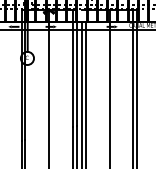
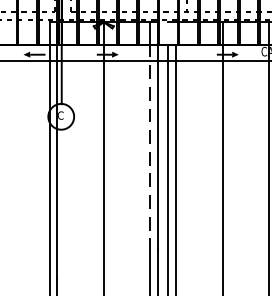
line: (72, 74) -> (149, 148), solid -> dashed

